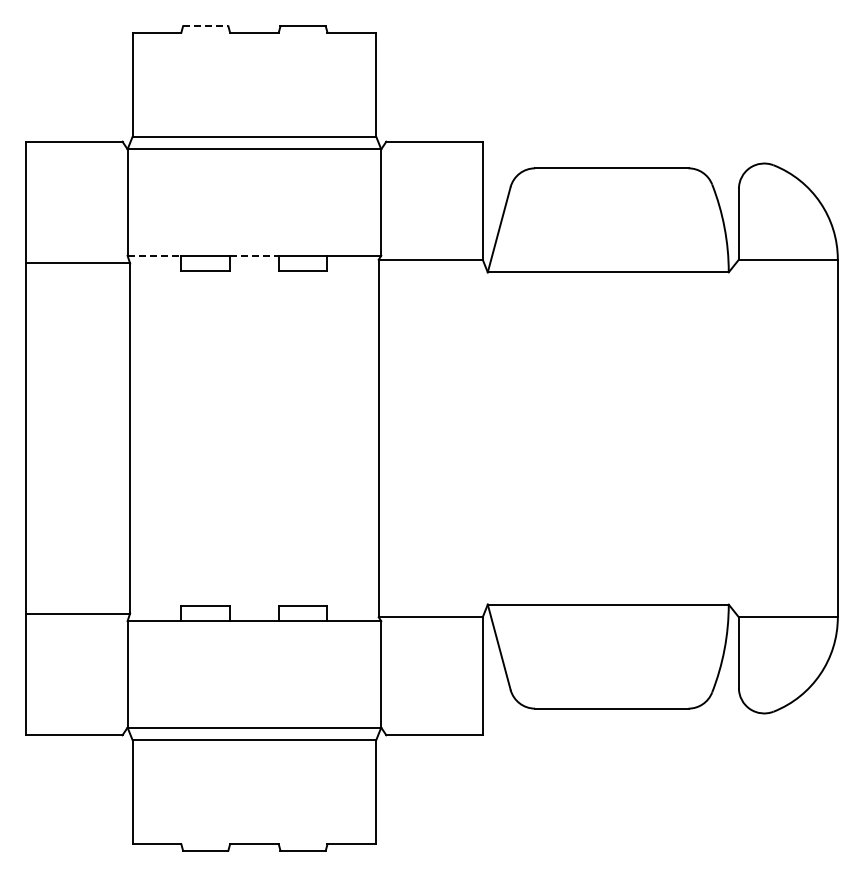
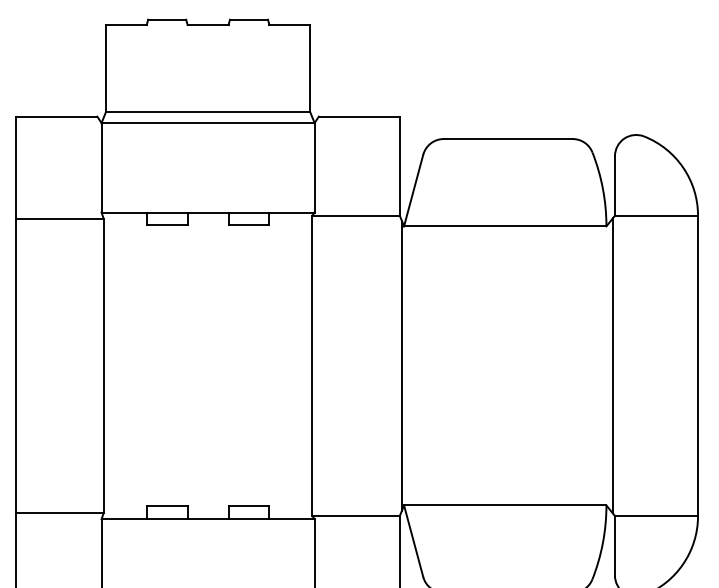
line: (205, 26) -> (167, 19), dashed -> solid
line: (154, 255) -> (124, 212), dashed -> solid
line: (254, 255) -> (208, 212), dashed -> solid
line: (485, 438) -> (402, 365), added
line: (736, 438) -> (612, 365), added

